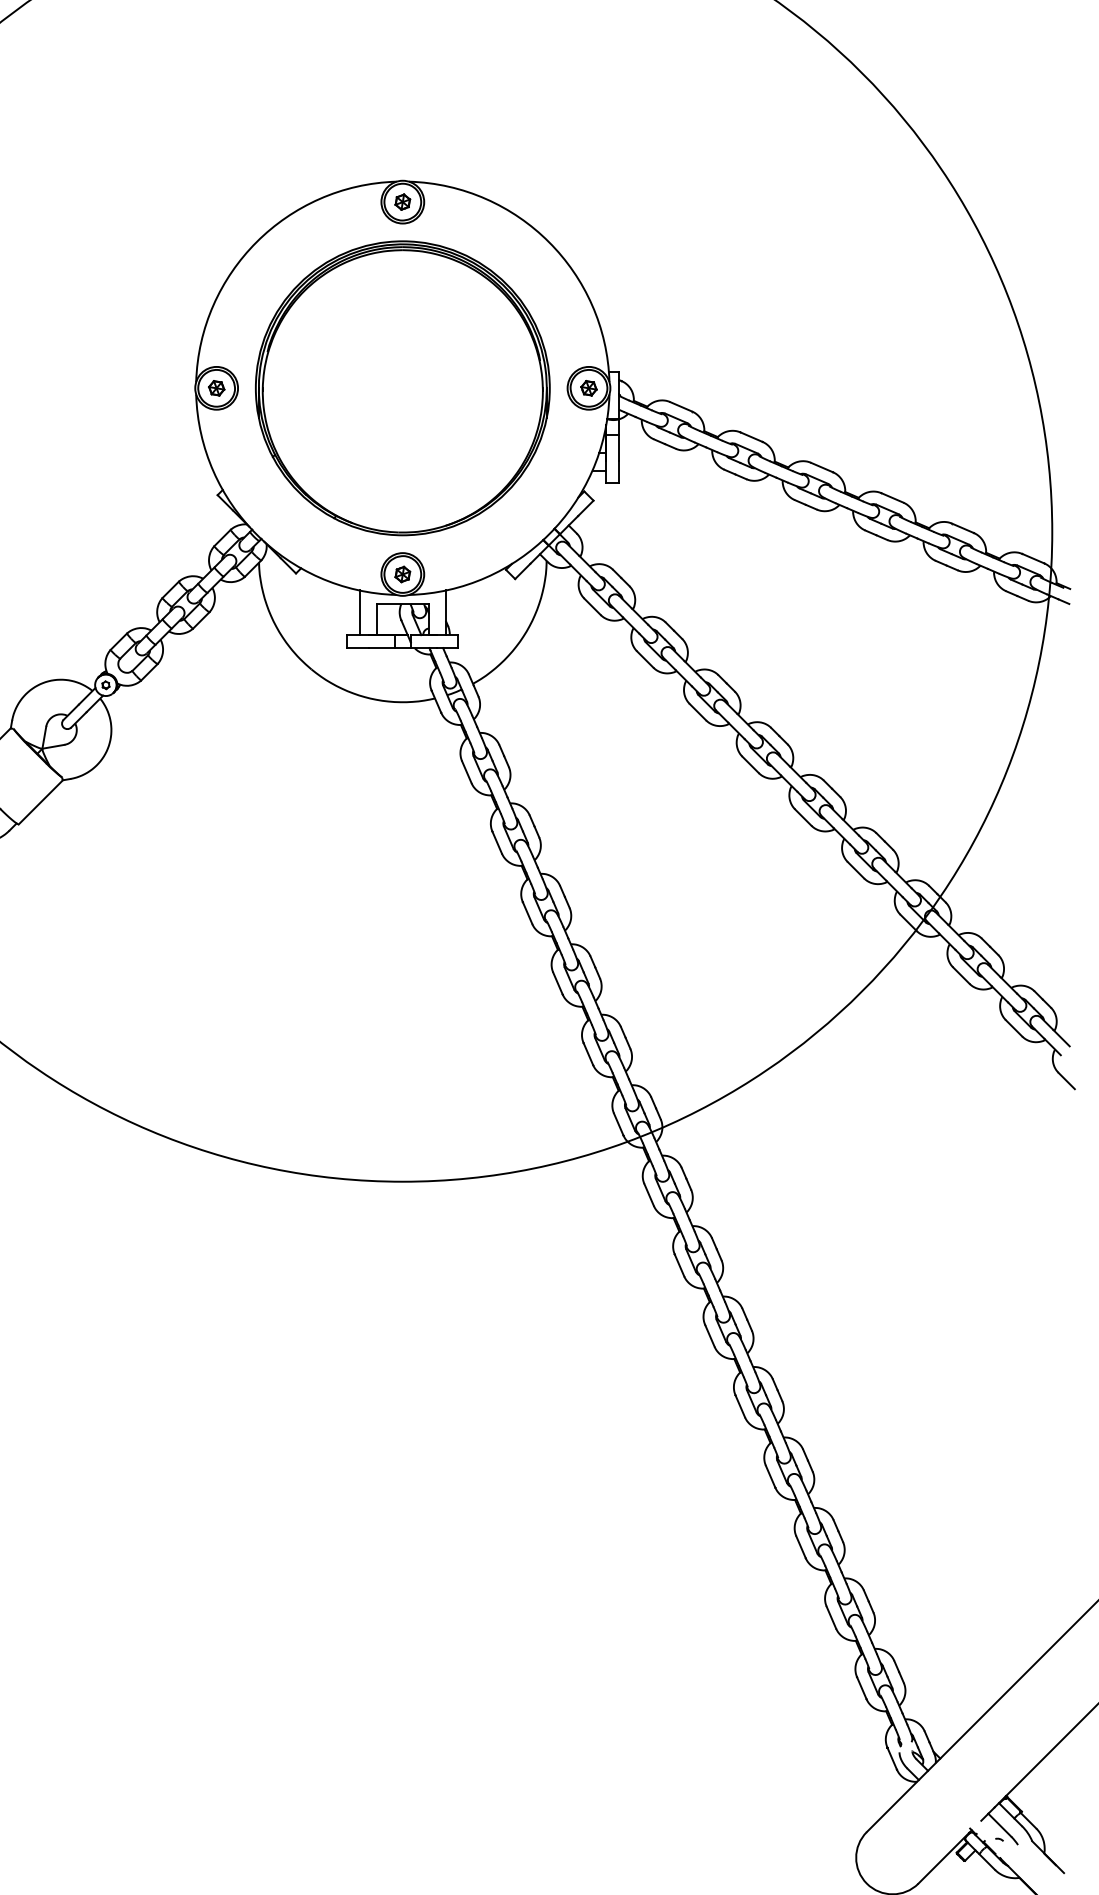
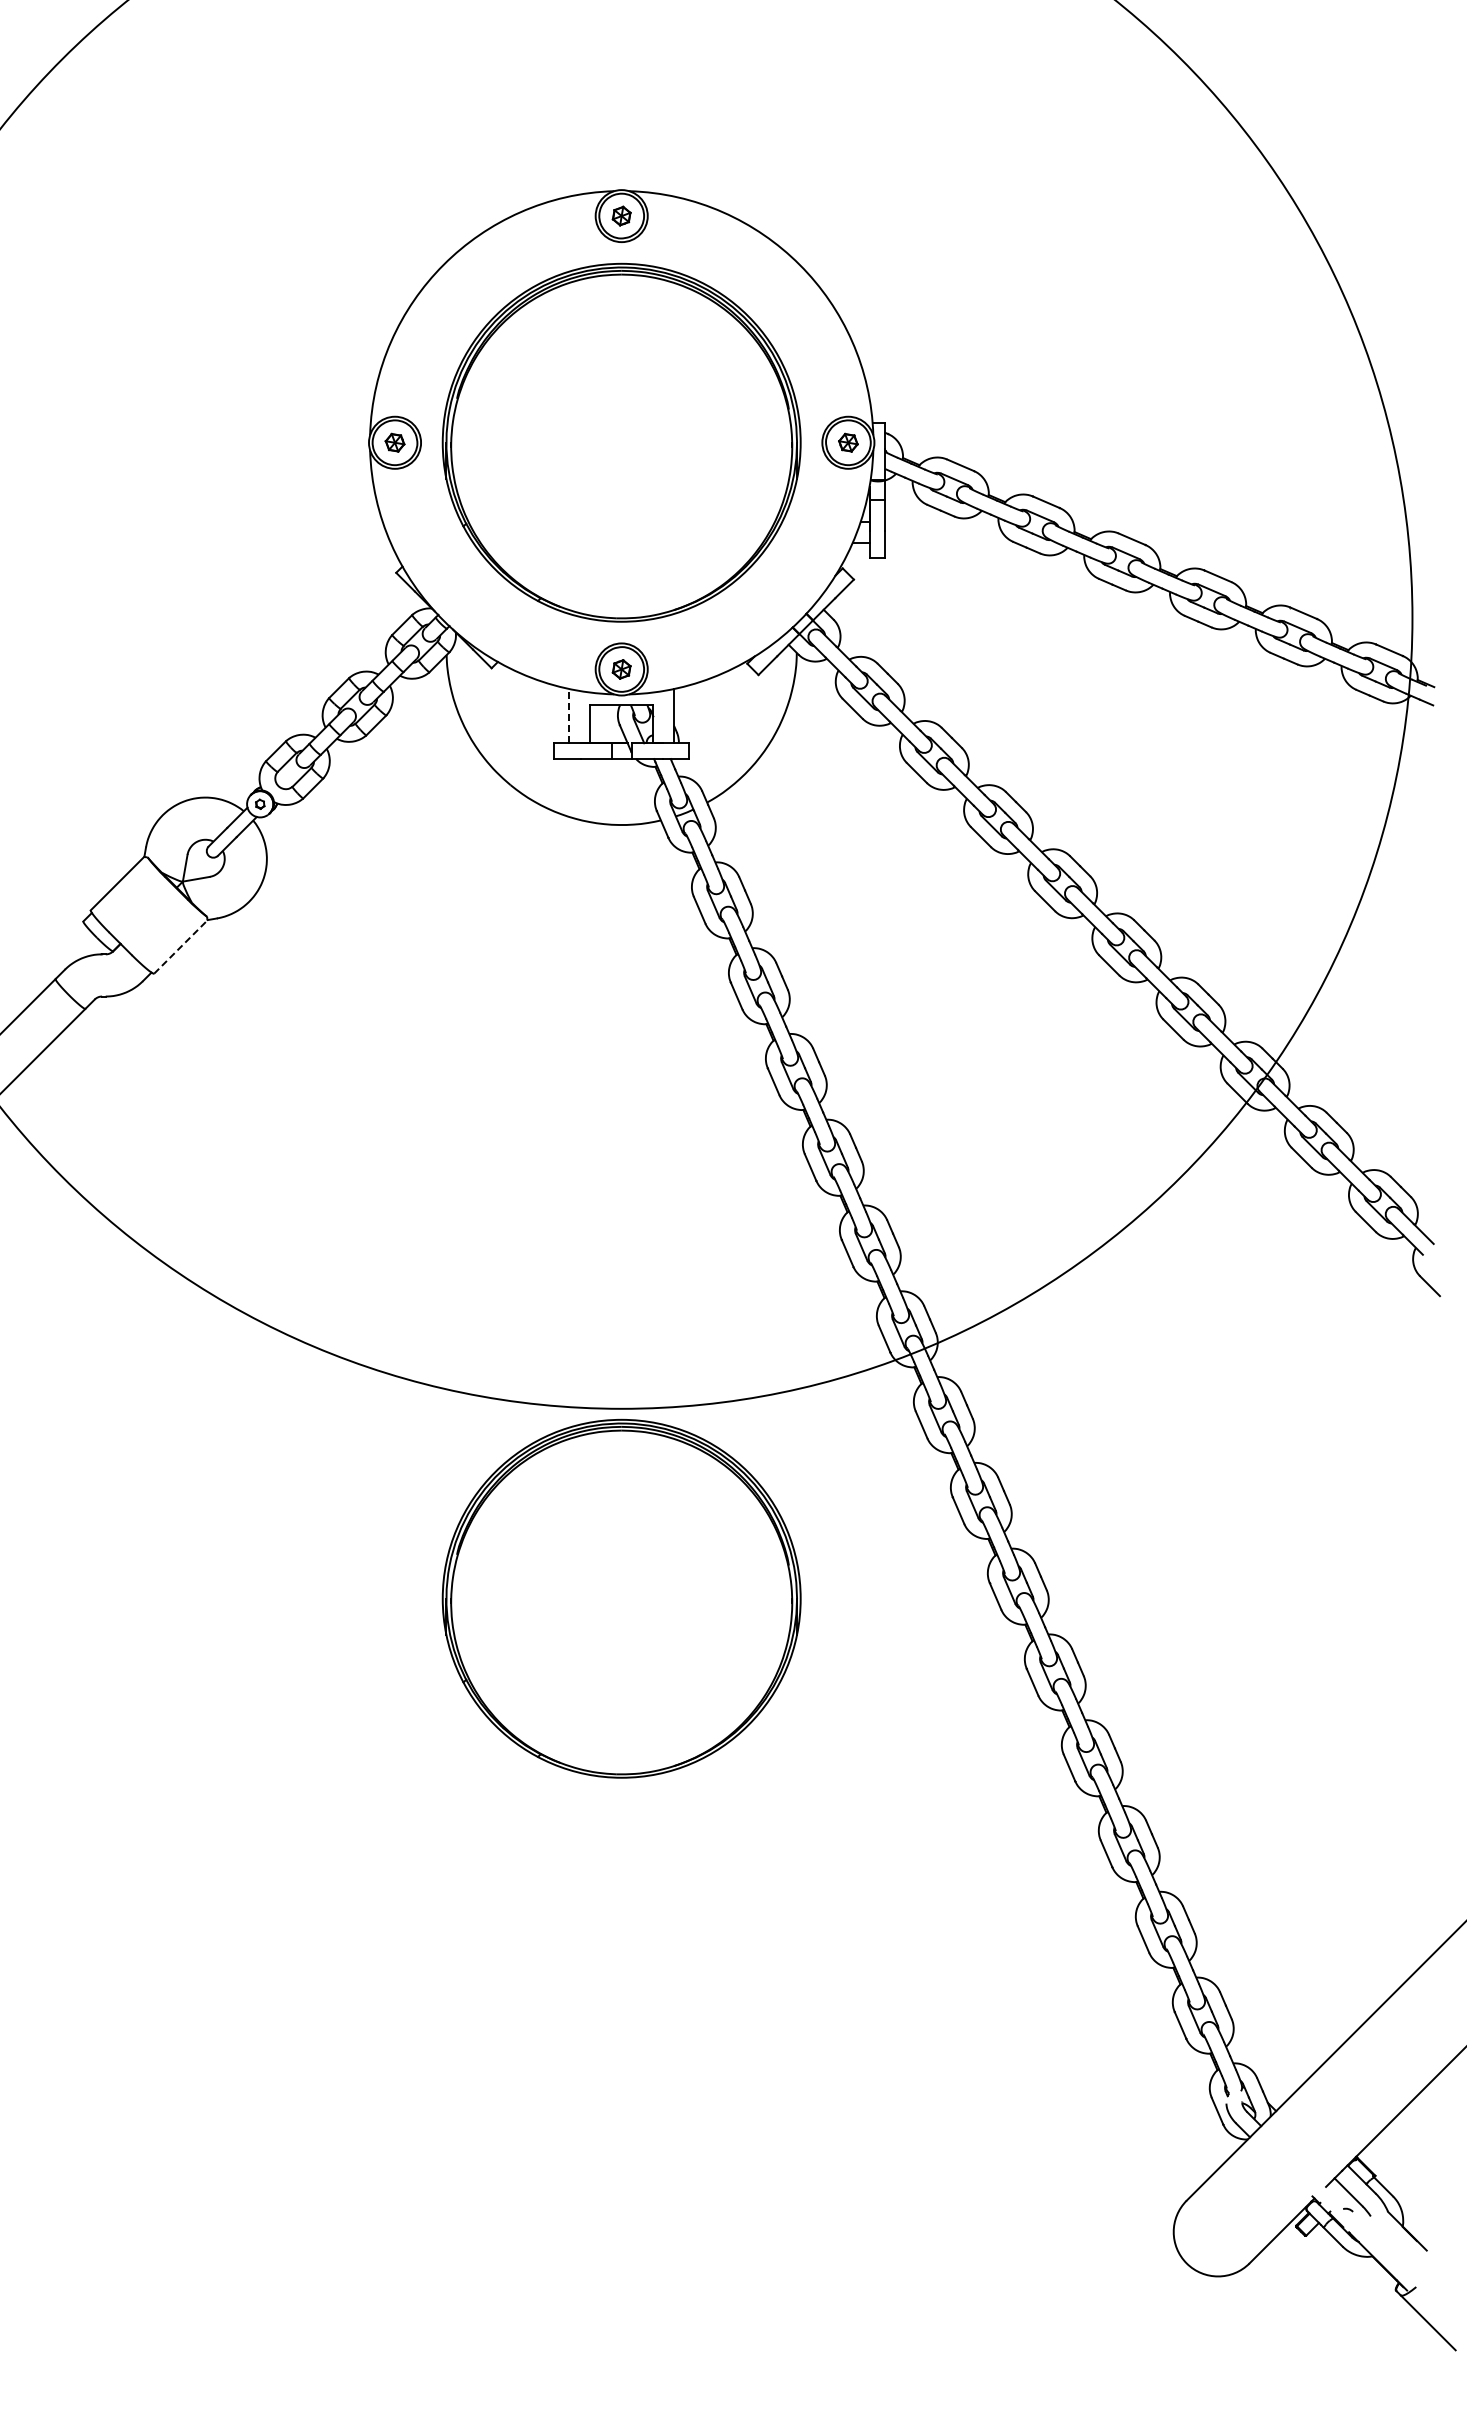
line: (359, 612) -> (569, 715), solid -> dashed
line: (41, 802) -> (181, 946), solid -> dashed
part: (402, 1337) -> (621, 1598), added

